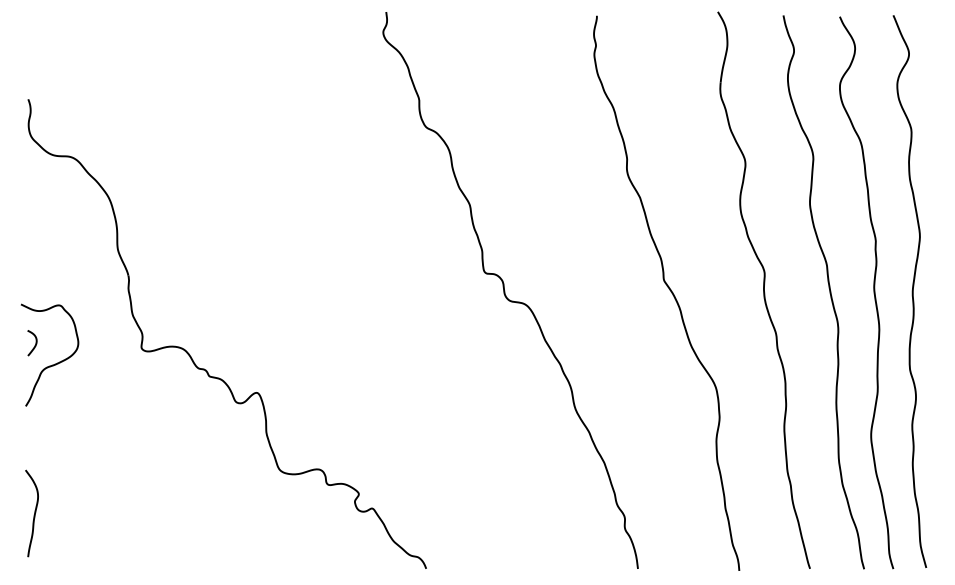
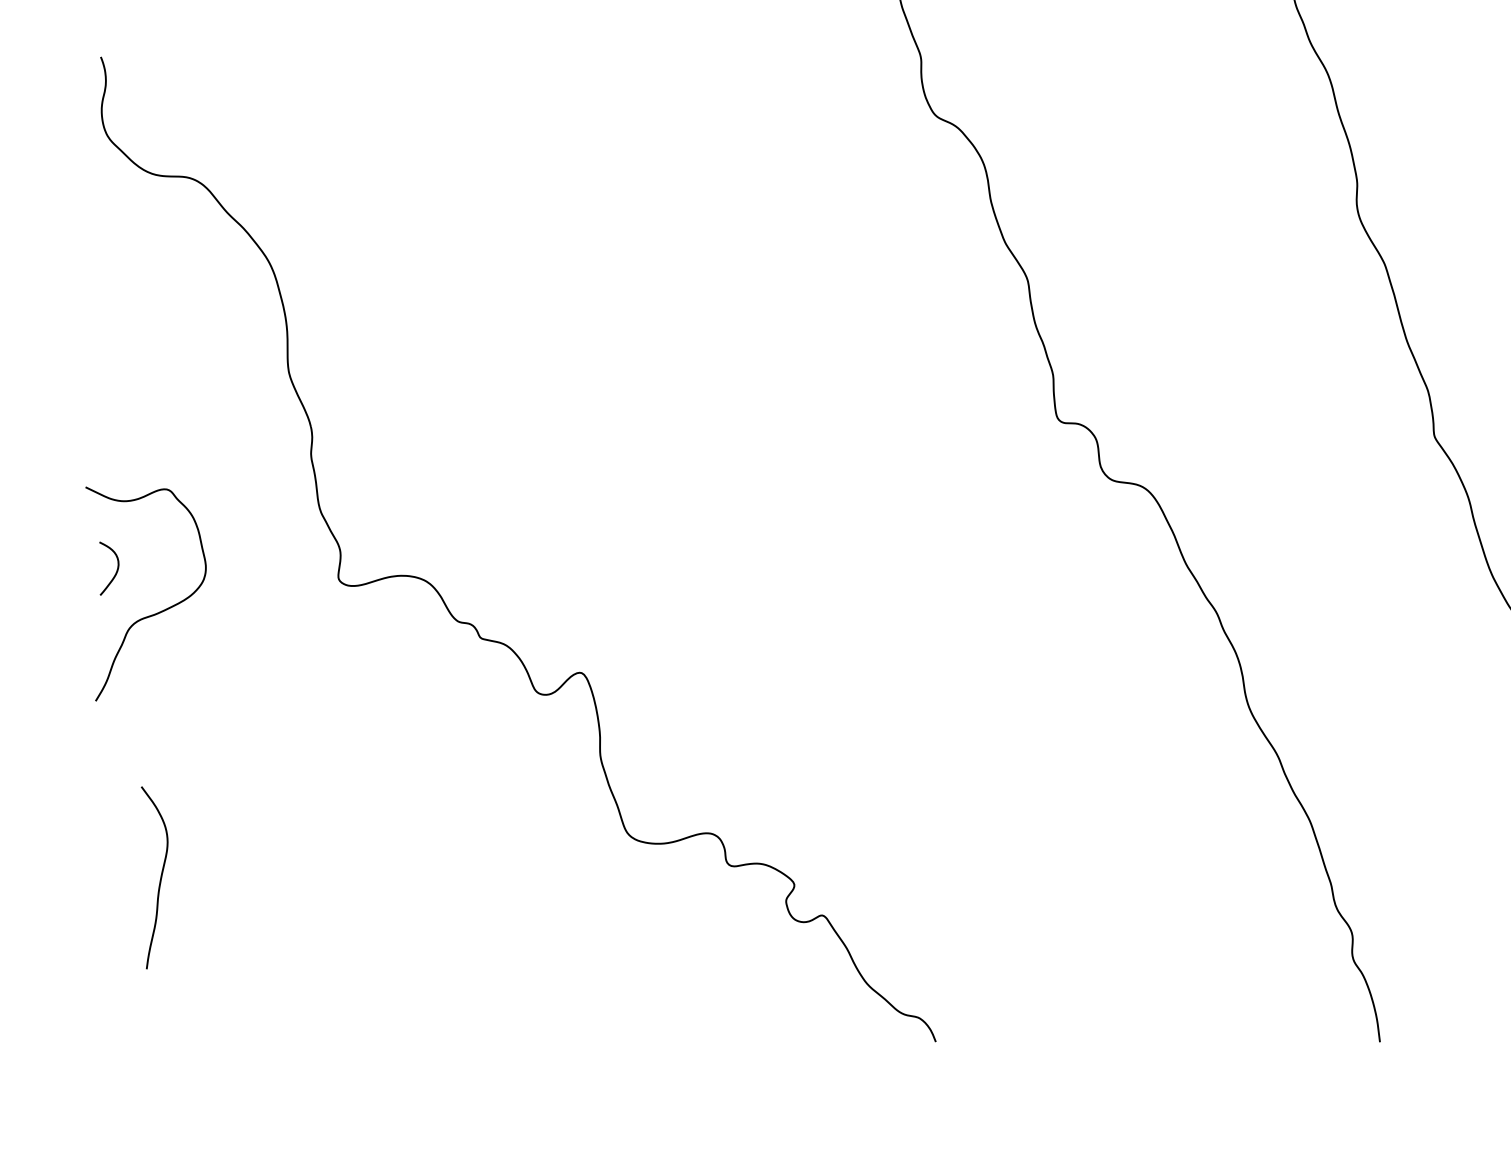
curve: (33, 515) -> (157, 881), moved

